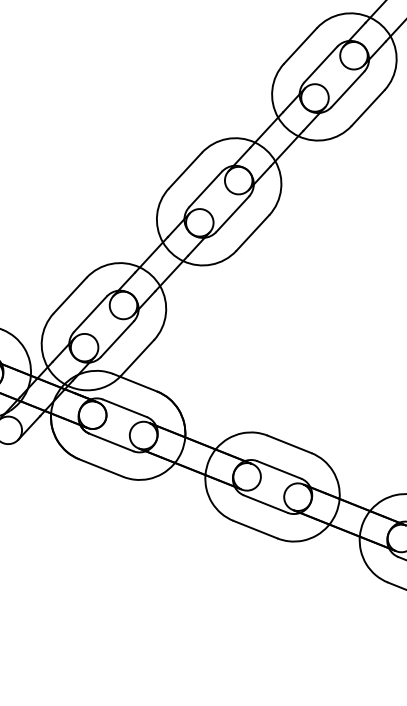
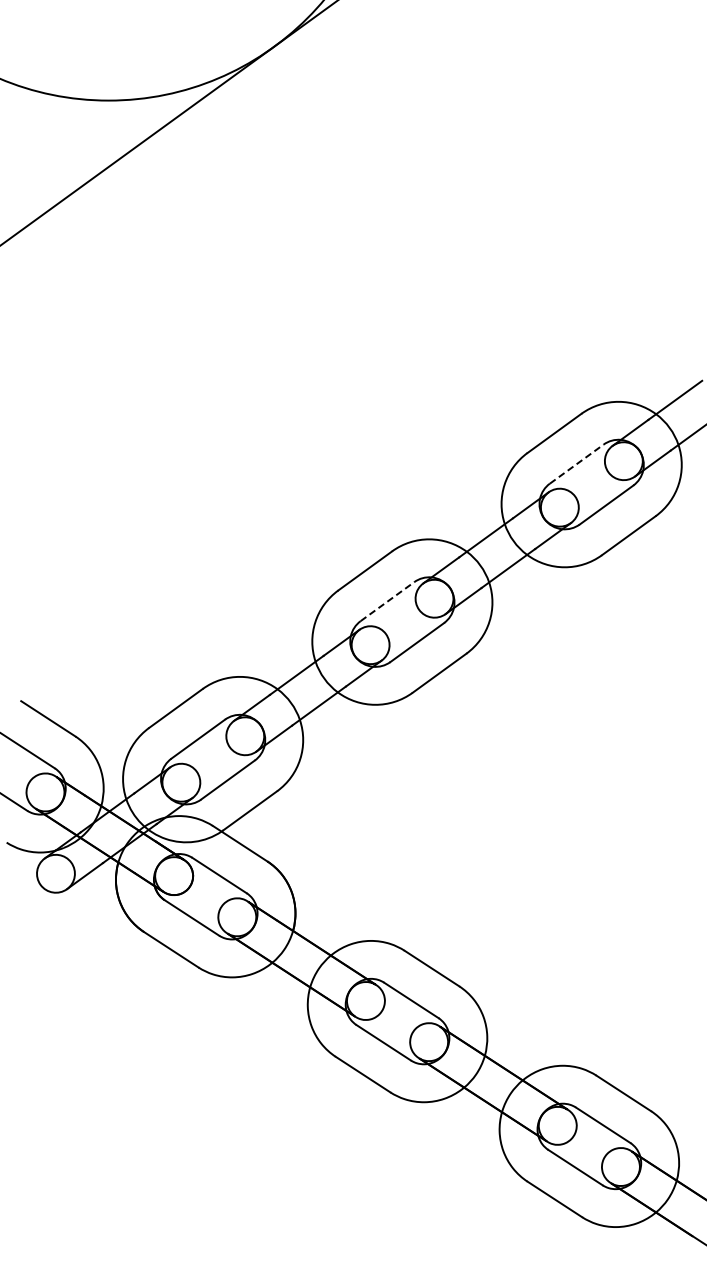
line: (321, 63) -> (577, 463), solid -> dashed
line: (205, 189) -> (387, 601), solid -> dashed

